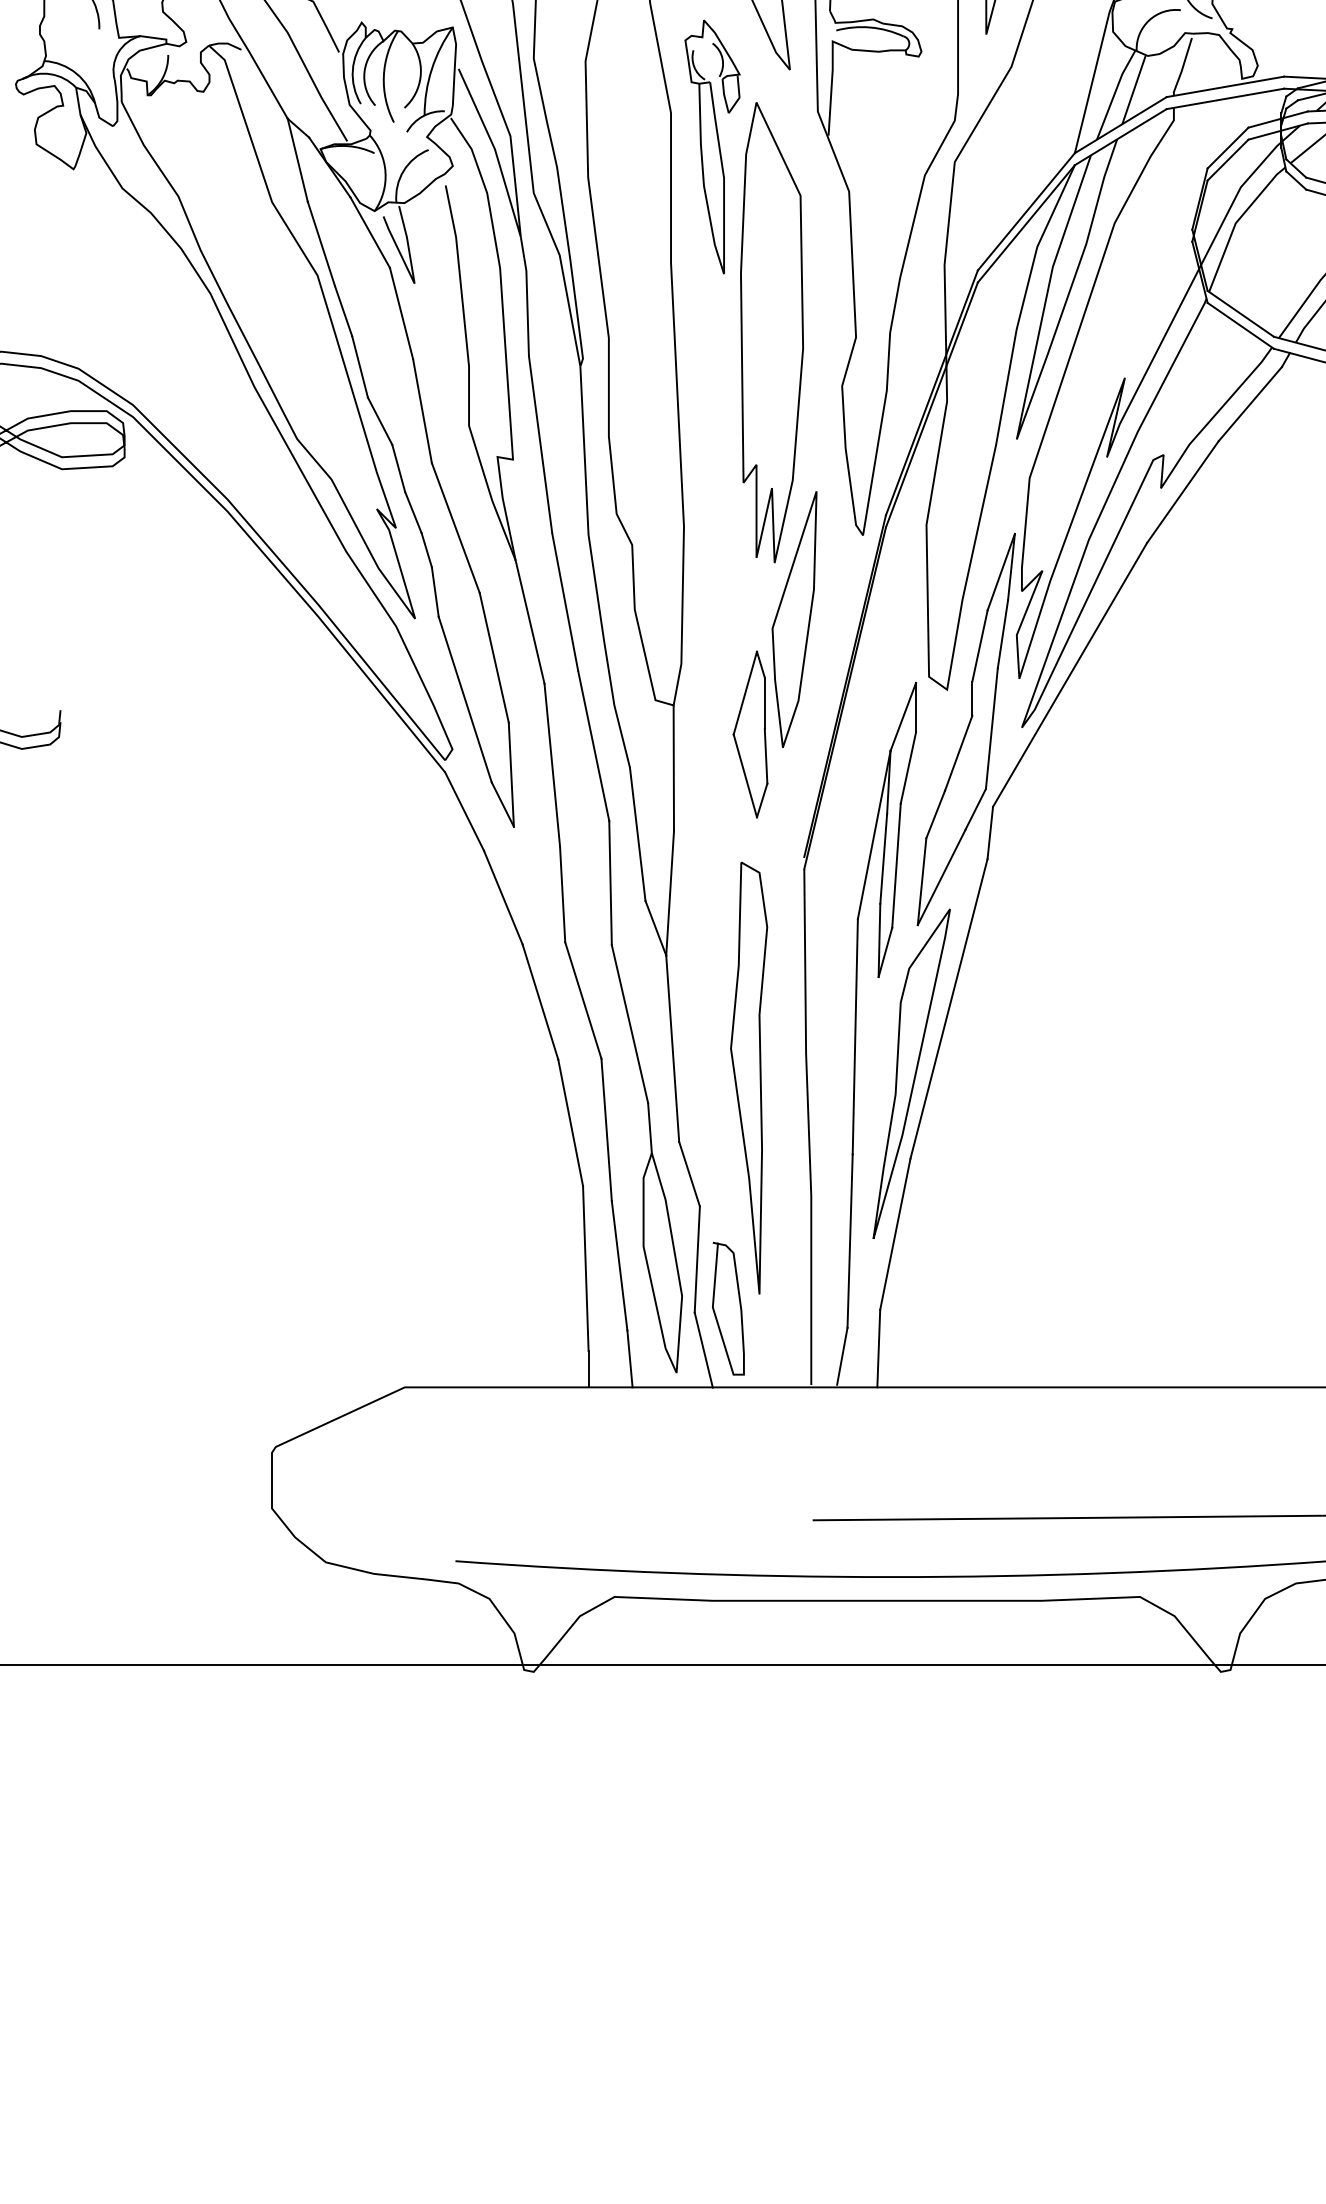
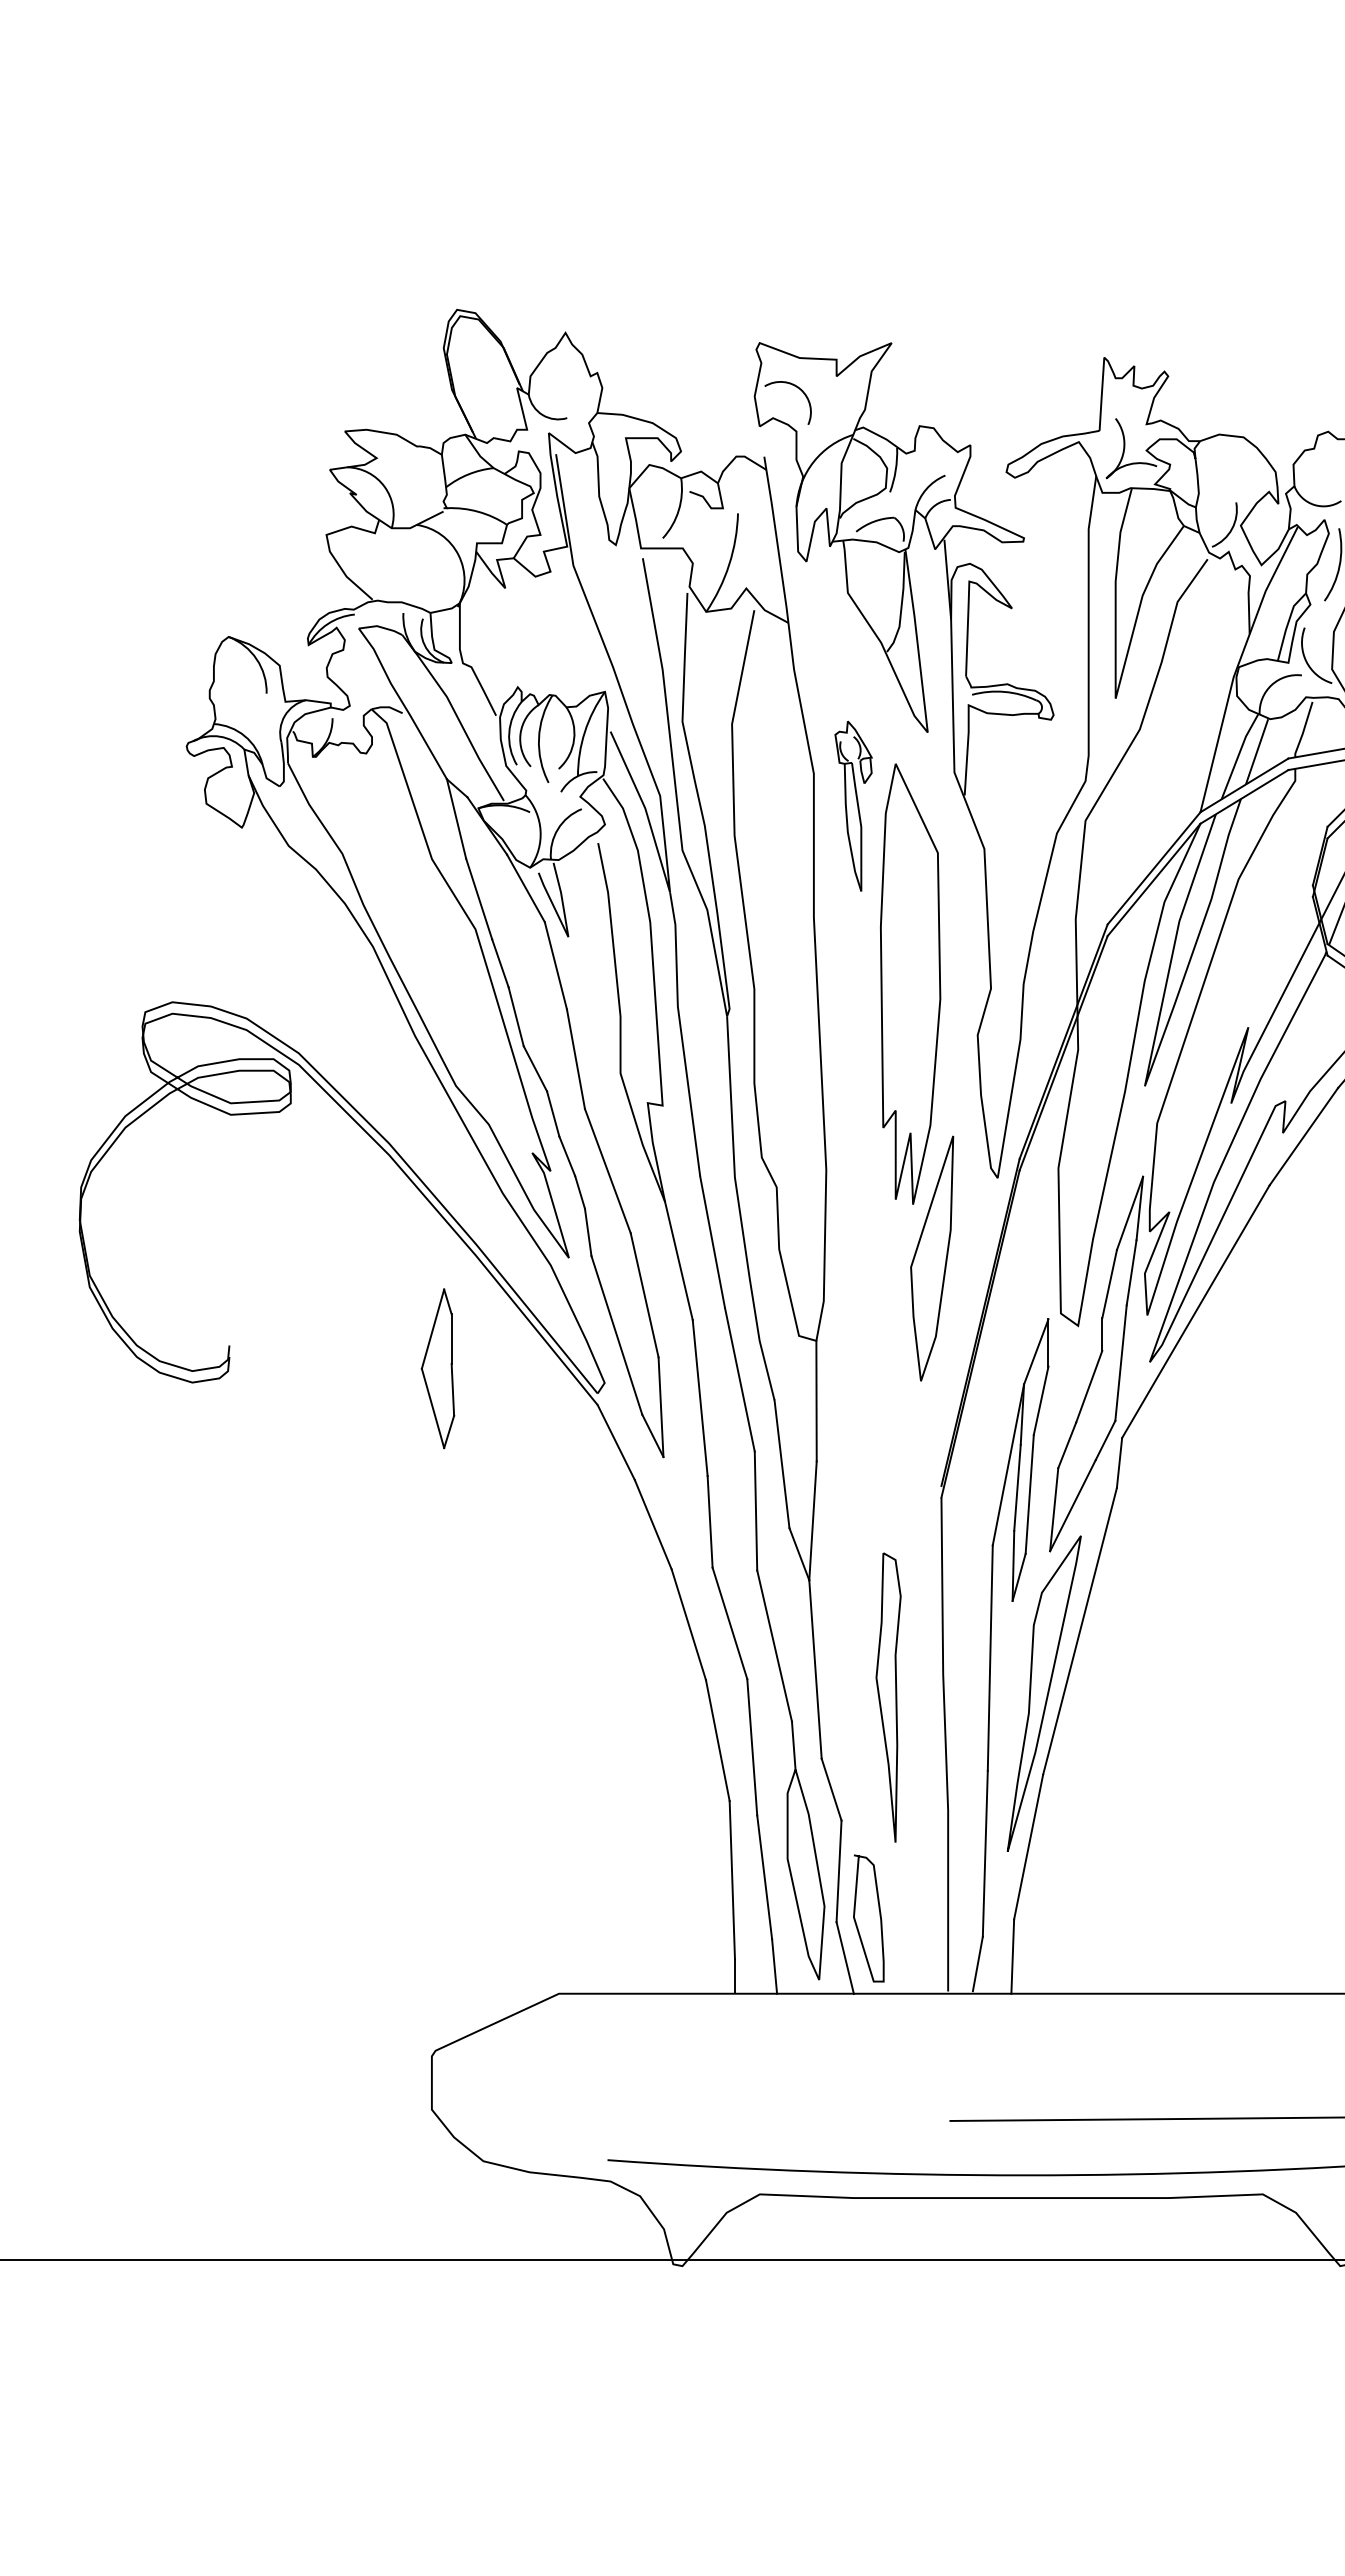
part: (712, 146) -> (853, 805), size x0.7
part: (750, 734) -> (437, 1368), moved
part: (748, 1077) -> (888, 1697), size x0.7

